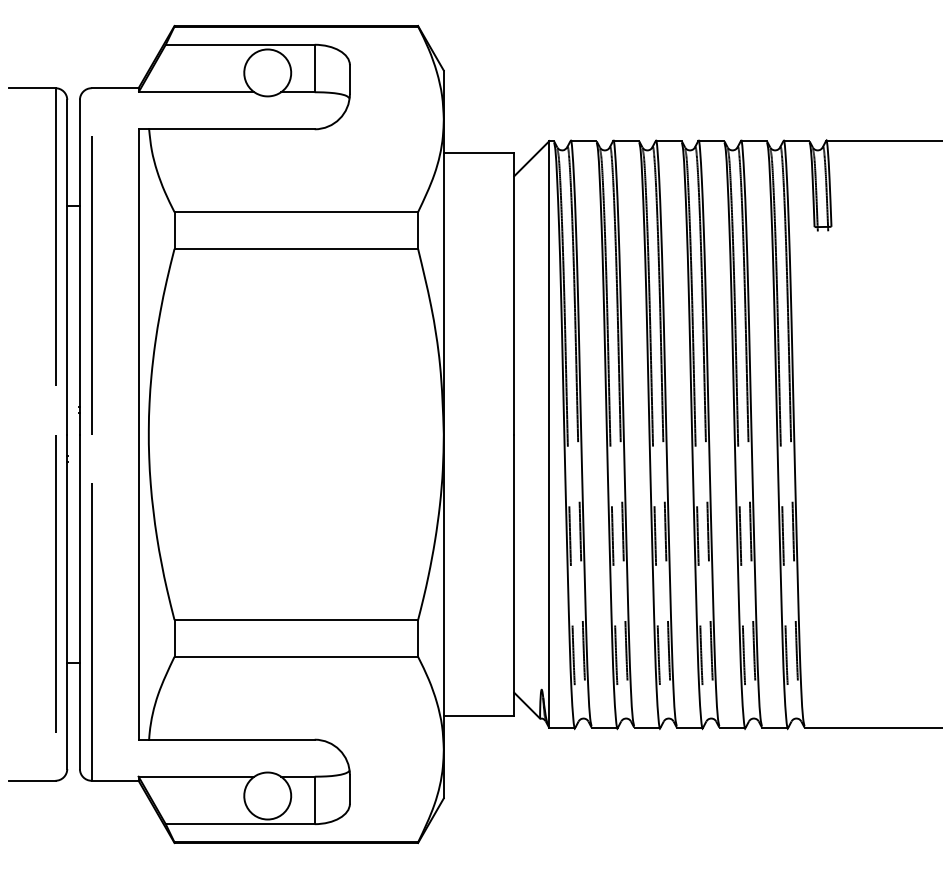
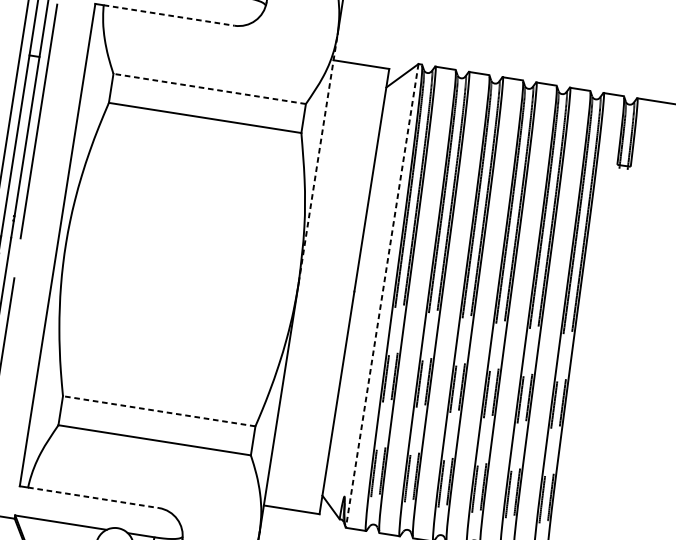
line: (231, 129) -> (168, 15), solid -> dashed
line: (296, 212) -> (209, 89), solid -> dashed
line: (443, 276) -> (318, 157), solid -> dashed
line: (549, 435) -> (382, 296), solid -> dashed
line: (296, 620) -> (159, 411), solid -> dashed
line: (231, 739) -> (93, 497), solid -> dashed

